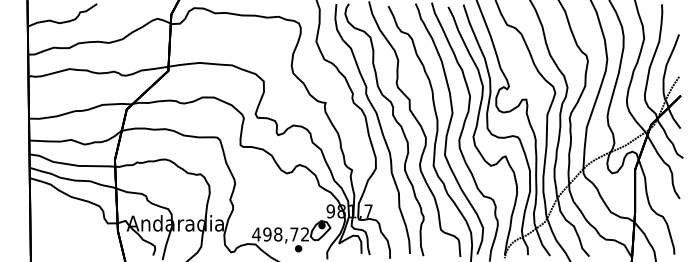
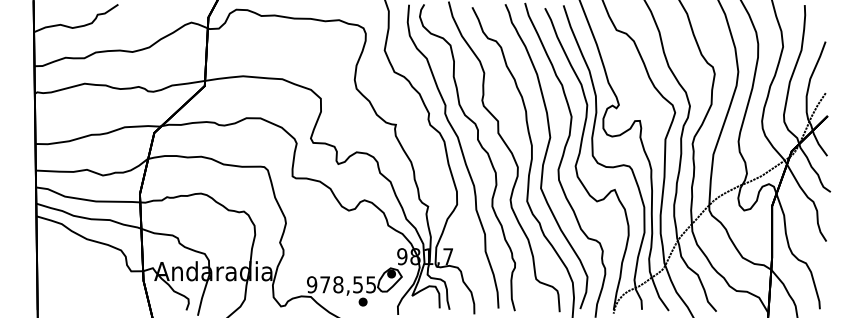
text: (279, 234) -> (340, 284), 498,72 -> 978,55

